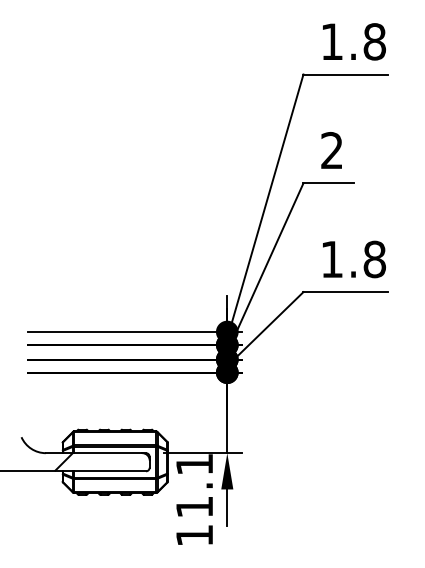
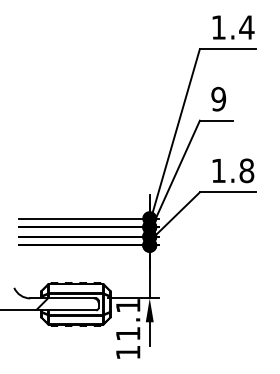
text: (374, 41) -> (246, 27), 1.8 -> 1.4
text: (331, 151) -> (218, 99), 2 -> 9

